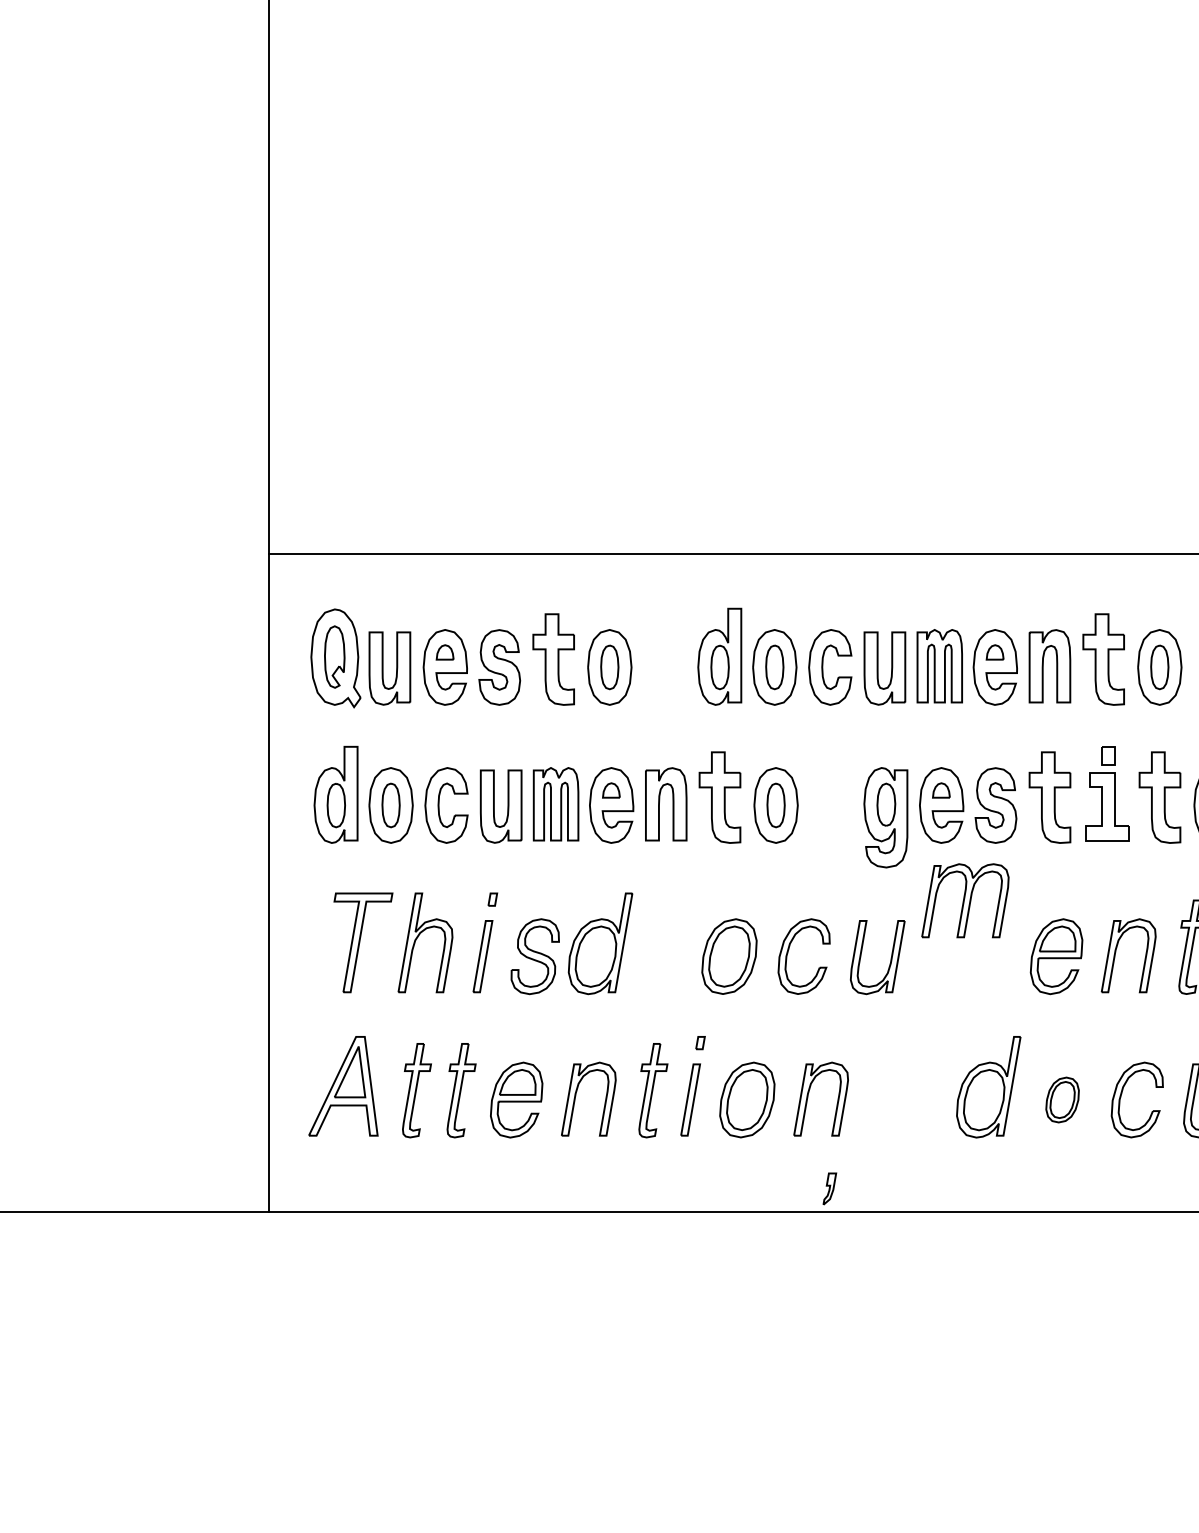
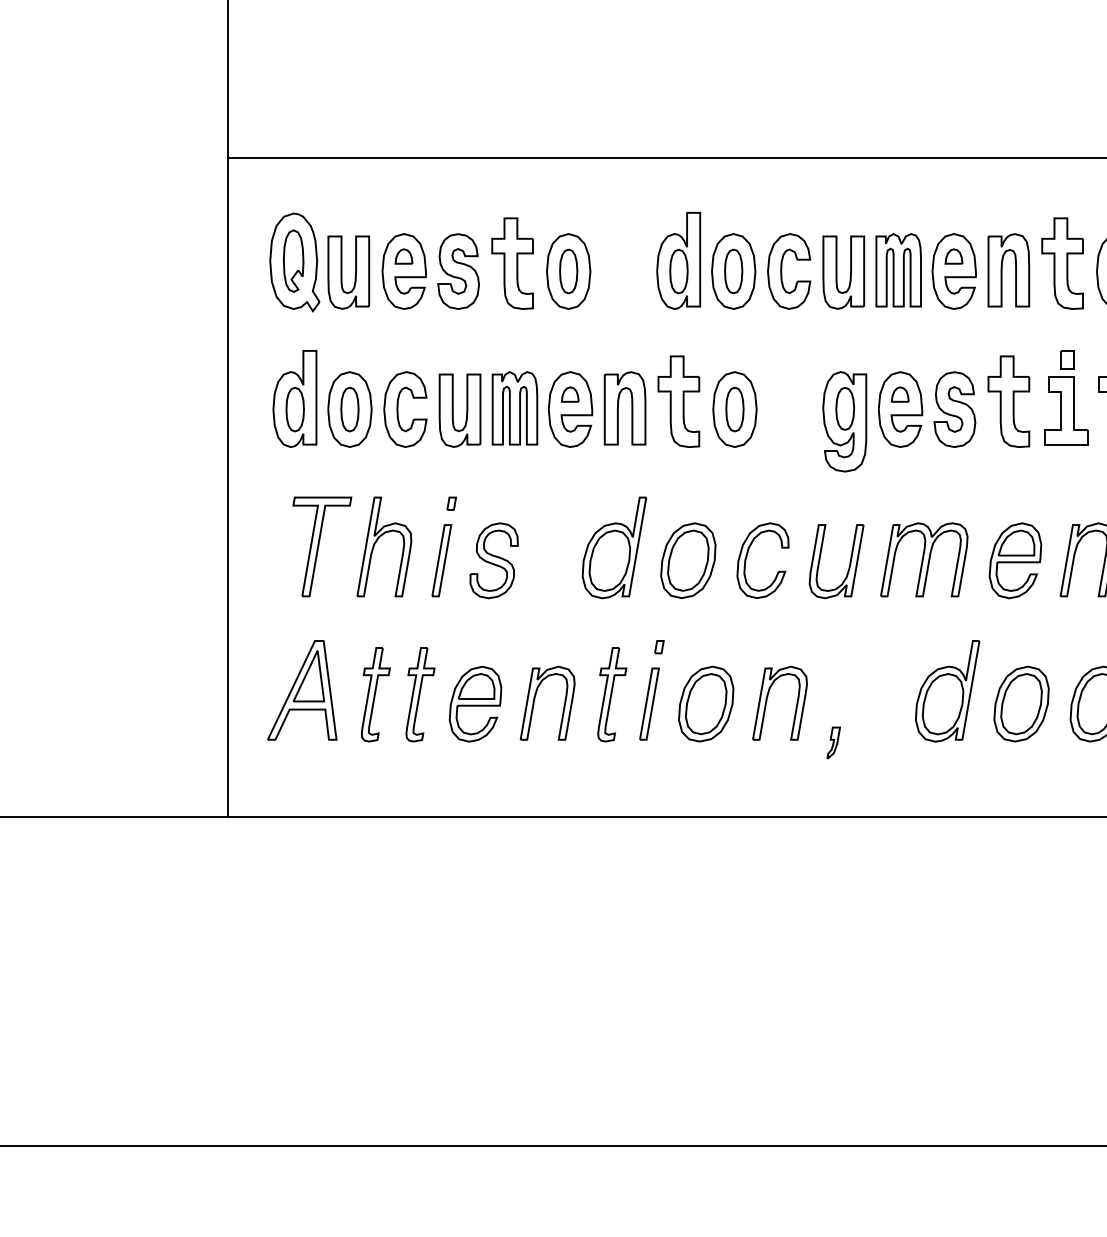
part: (965, 900) -> (924, 559), moved
part: (600, 943) -> (614, 547), moved
part: (1062, 1099) -> (1021, 703), size x1.67
part: (829, 1188) -> (833, 742), moved

